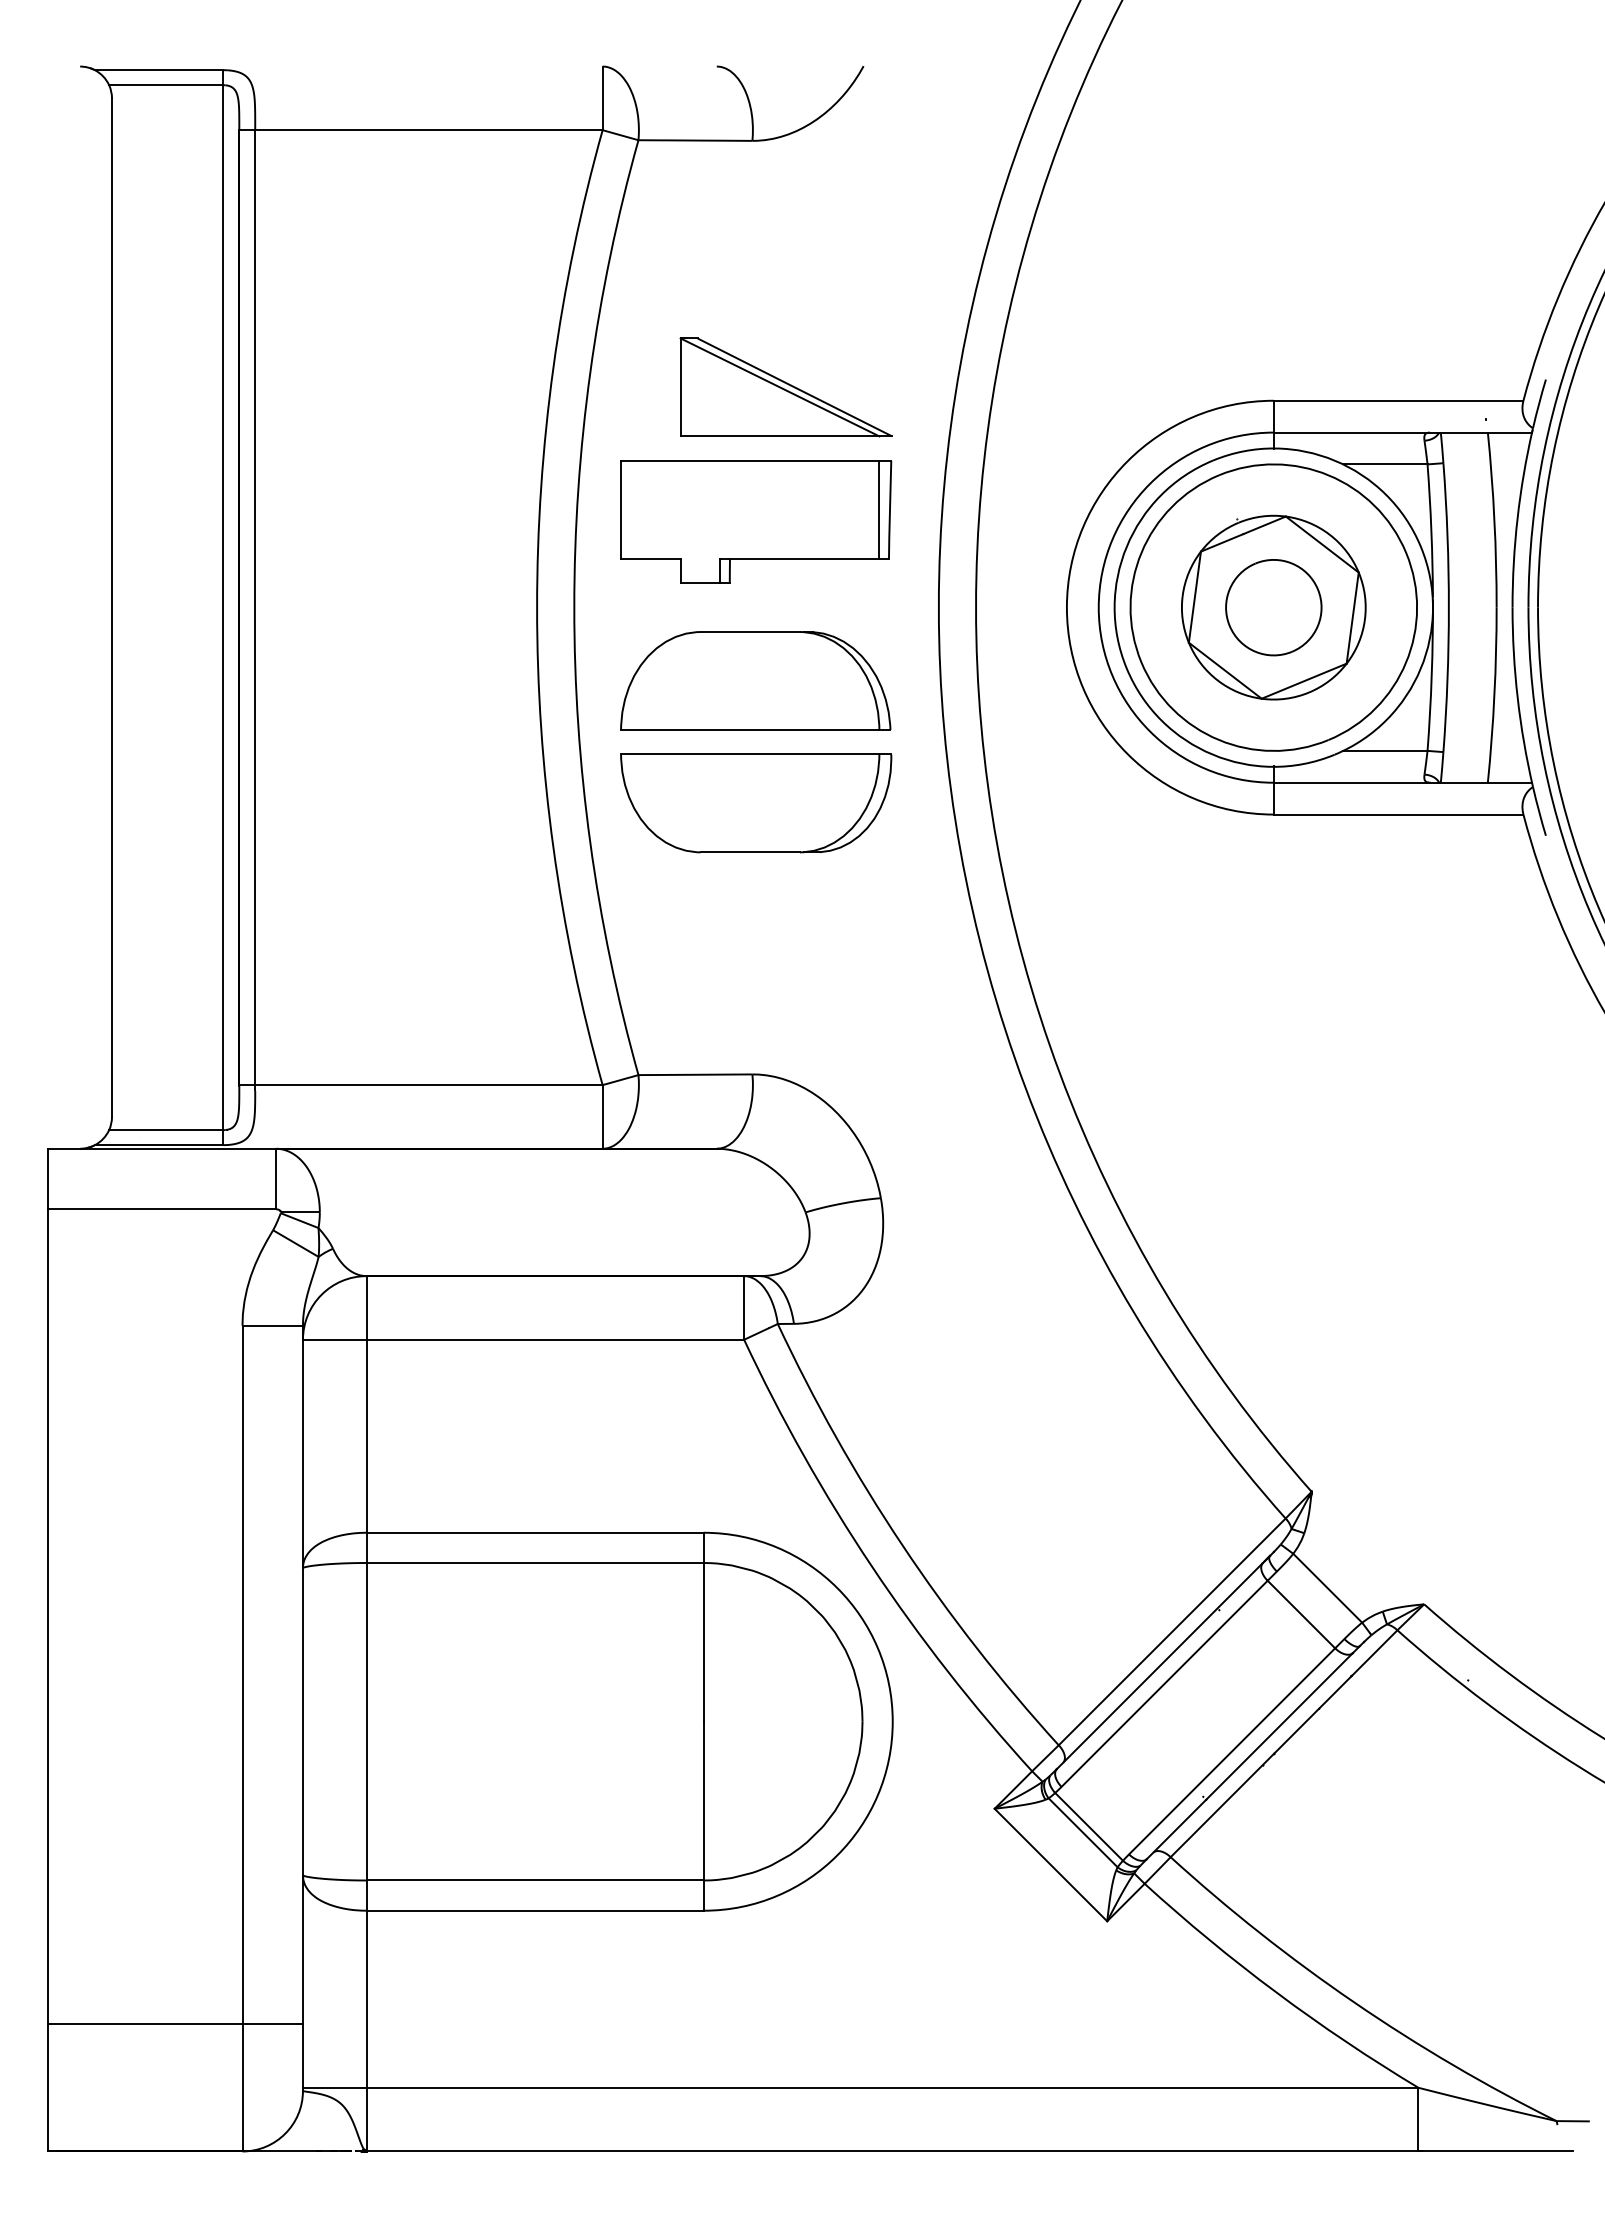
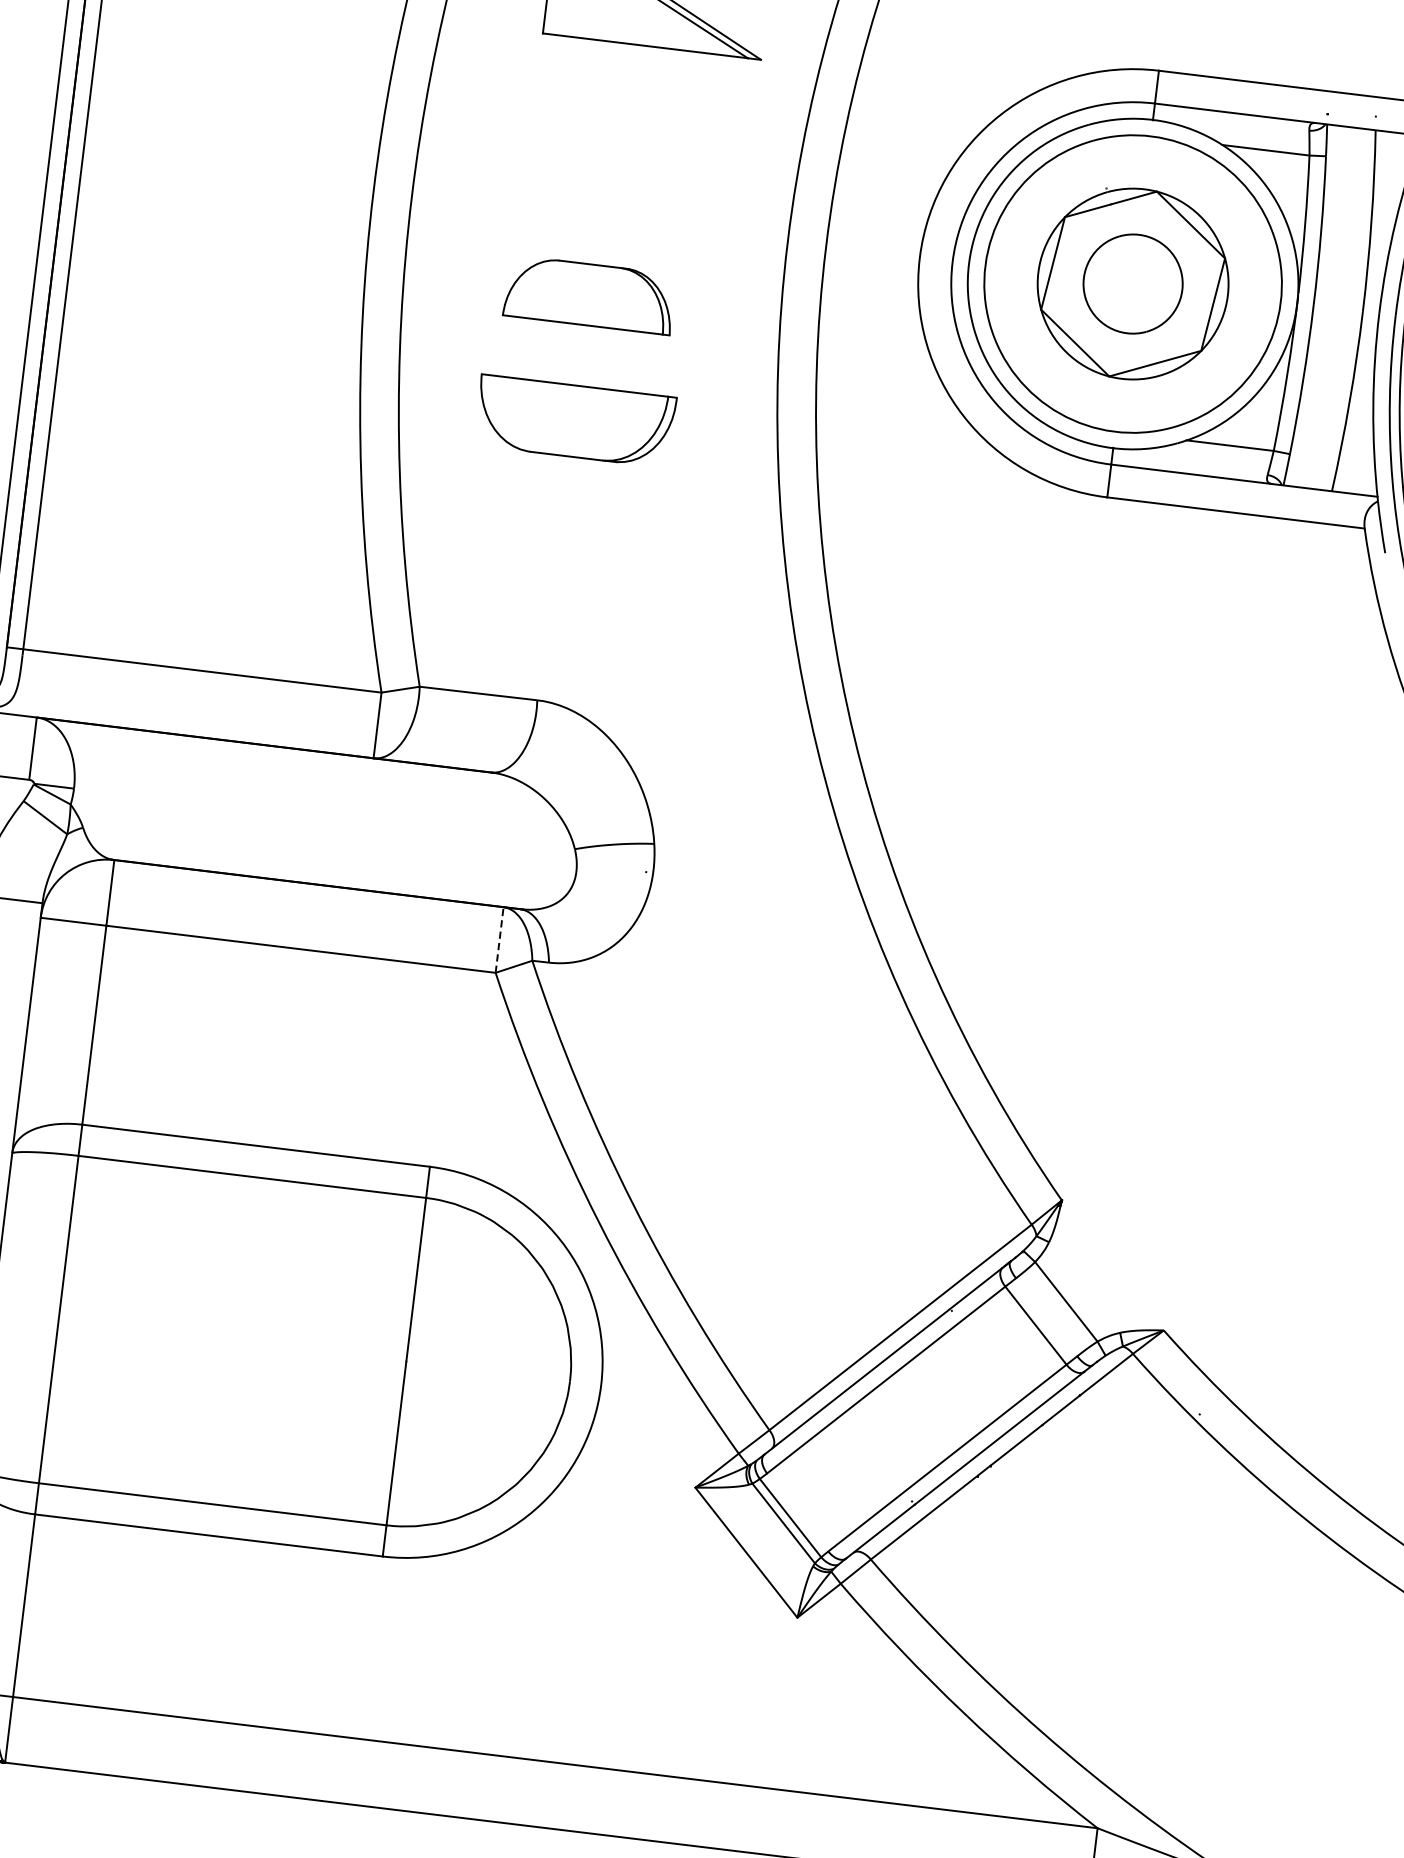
part: (756, 521) -> (610, 130), removed
part: (755, 680) -> (589, 294), size x0.6
part: (756, 803) -> (575, 421), size x0.7
line: (744, 1307) -> (500, 939), solid -> dashed

